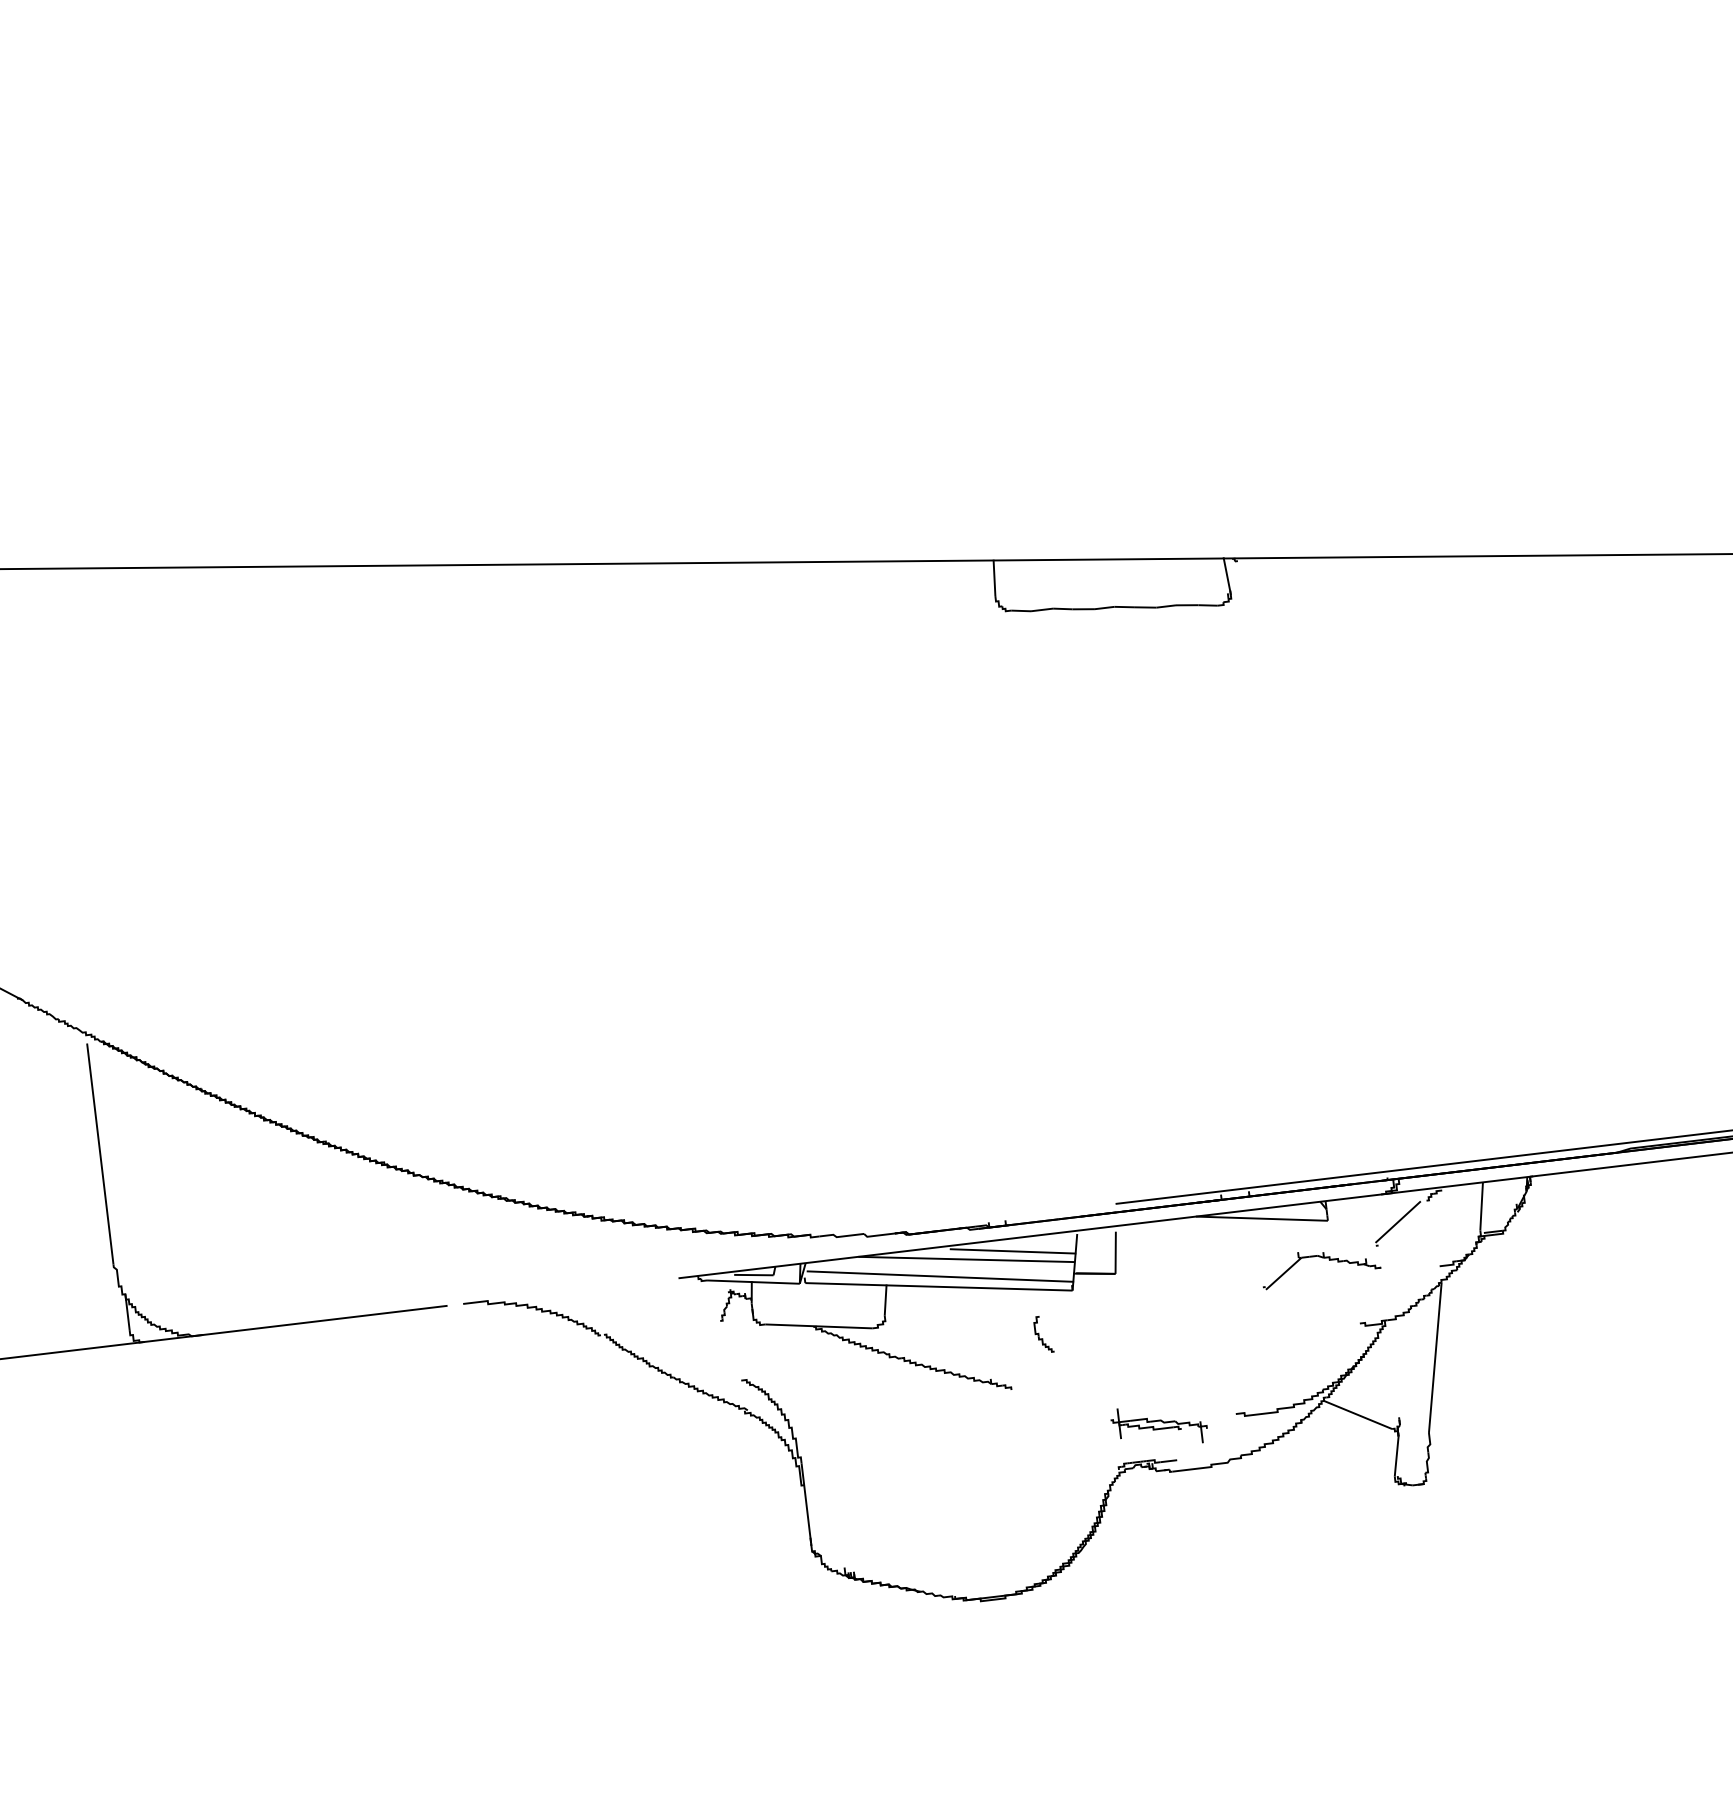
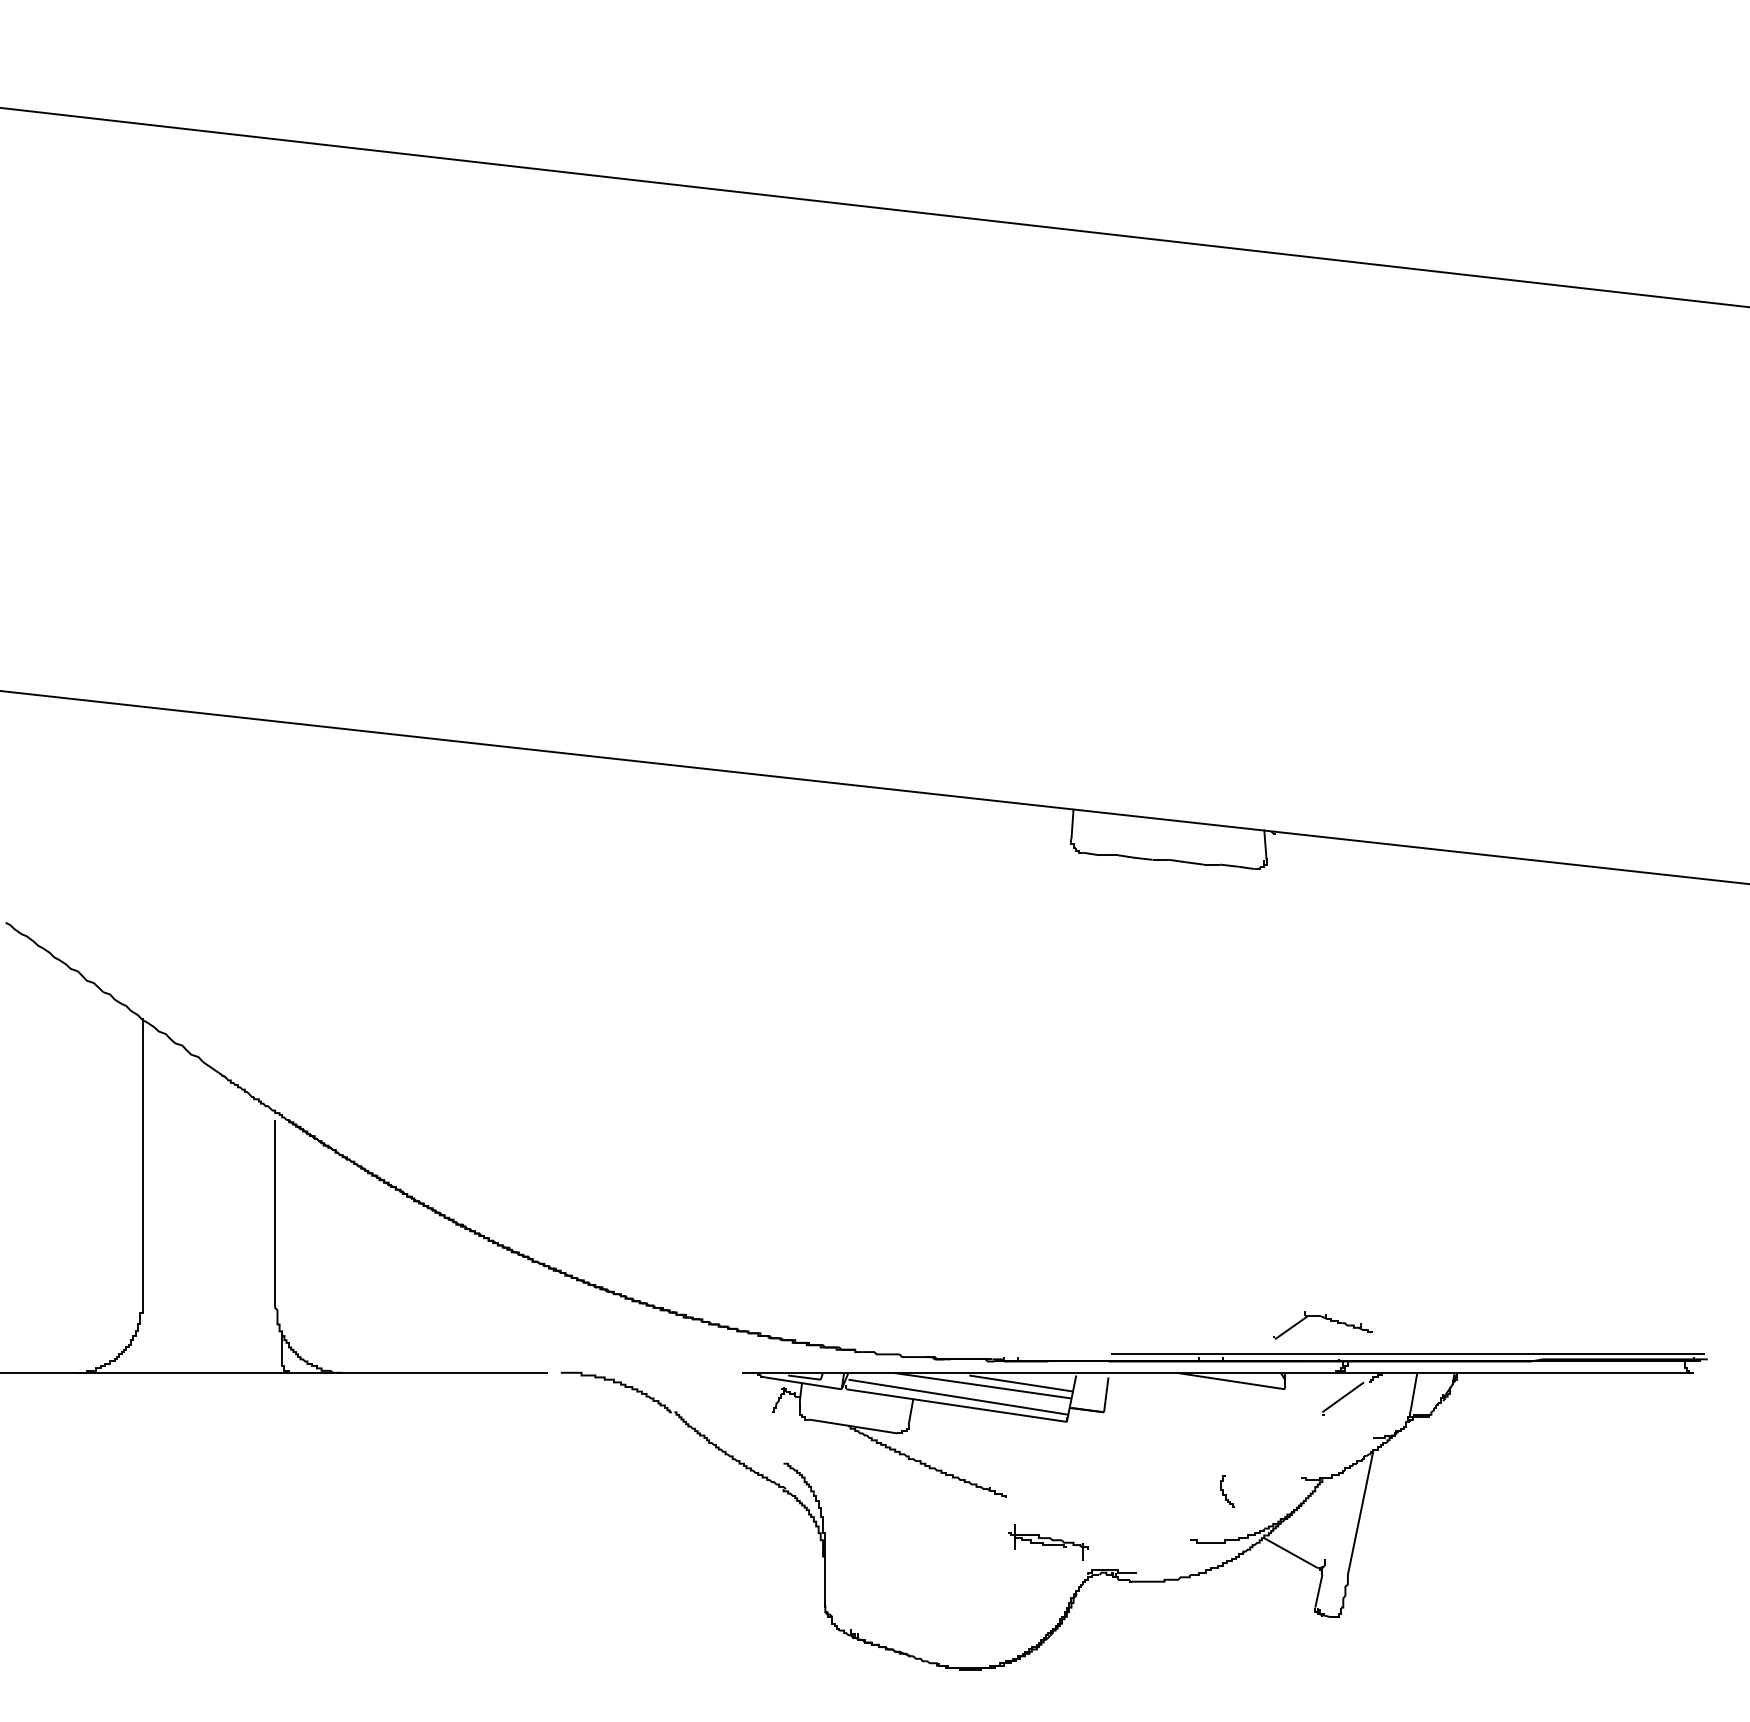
part: (1323, 1259) -> (1325, 1319), moved
part: (1043, 1334) -> (1227, 1491), moved
part: (1159, 1425) -> (1048, 1542), moved

